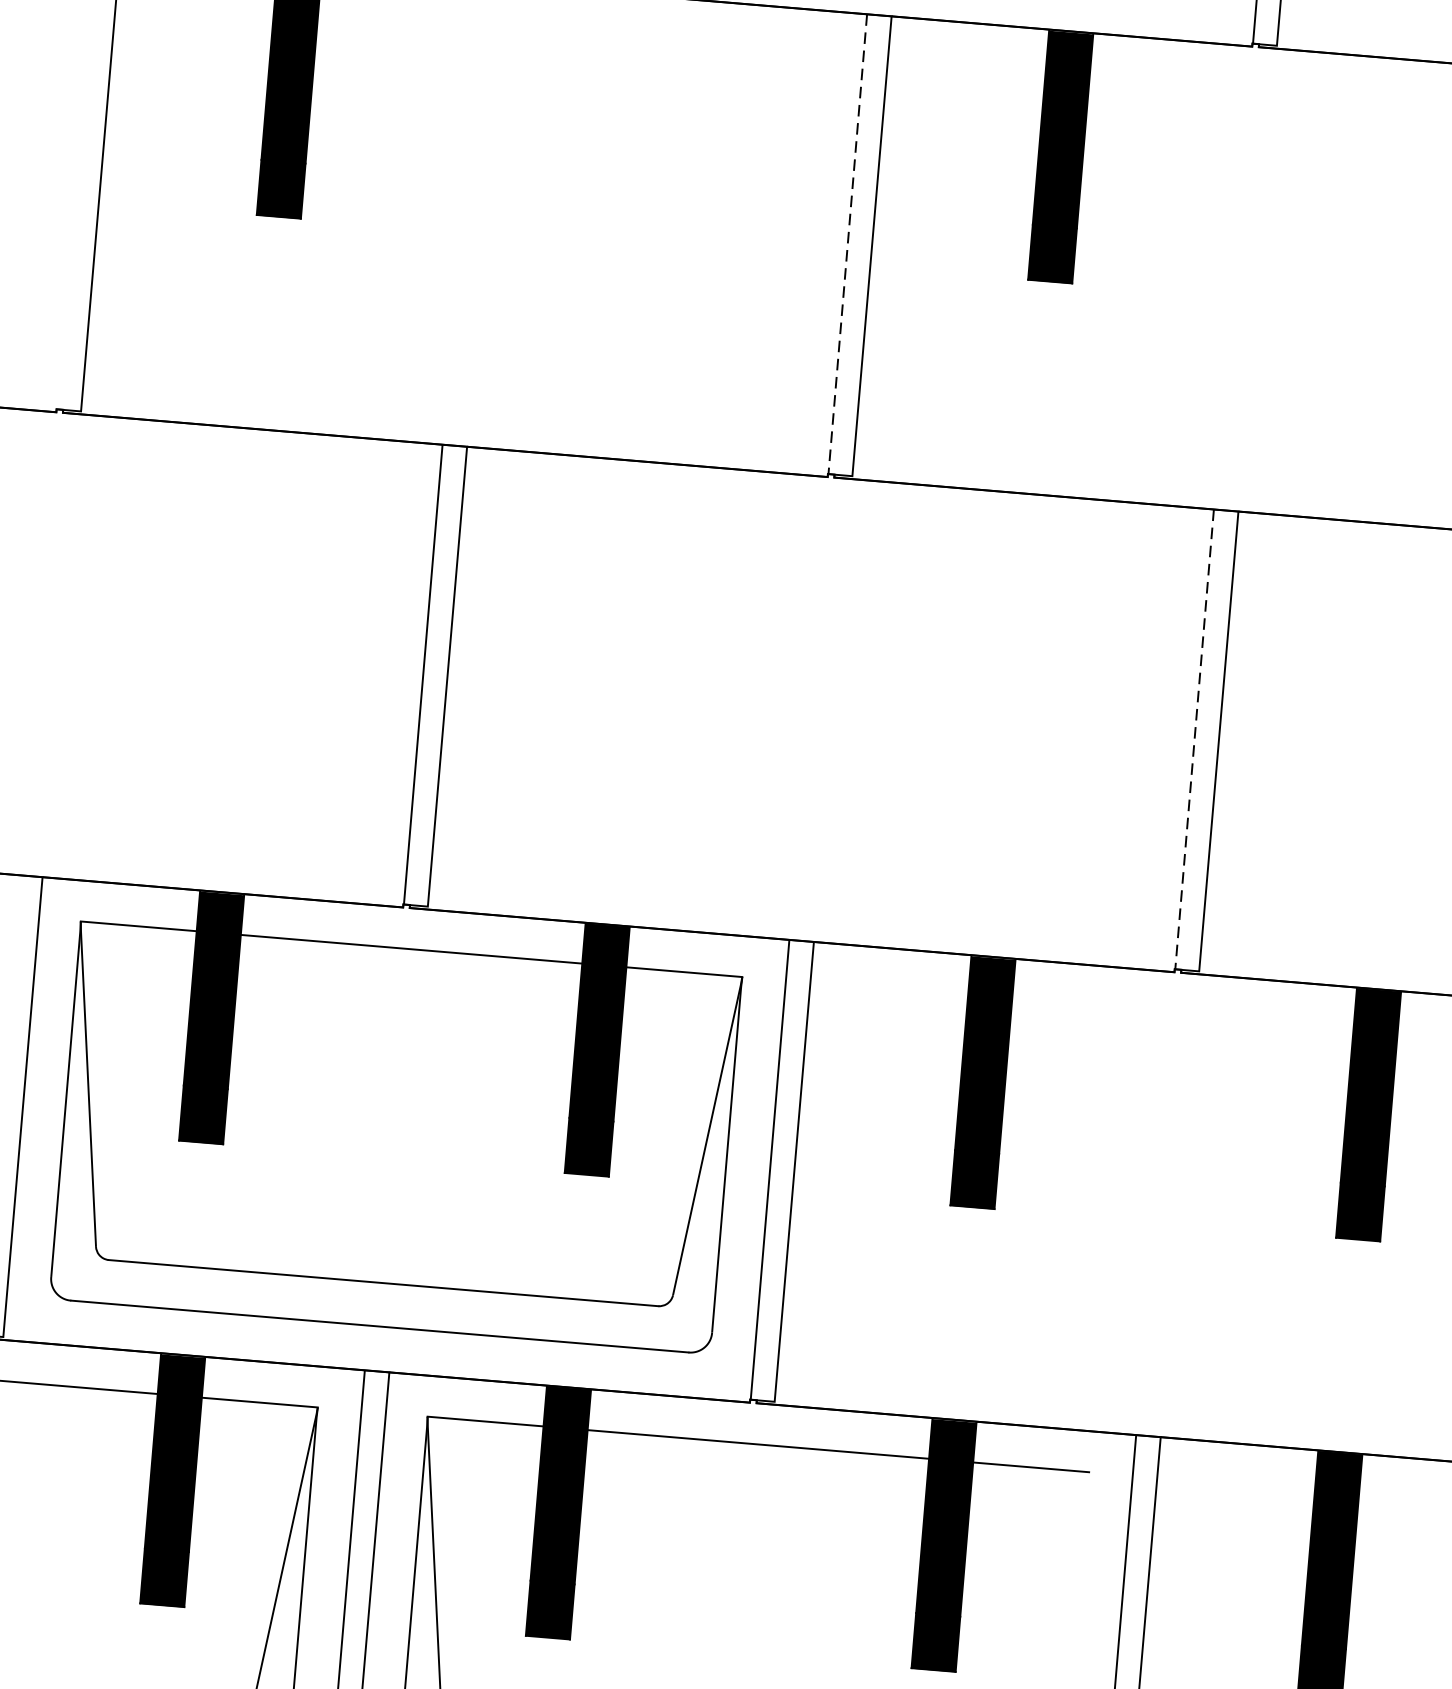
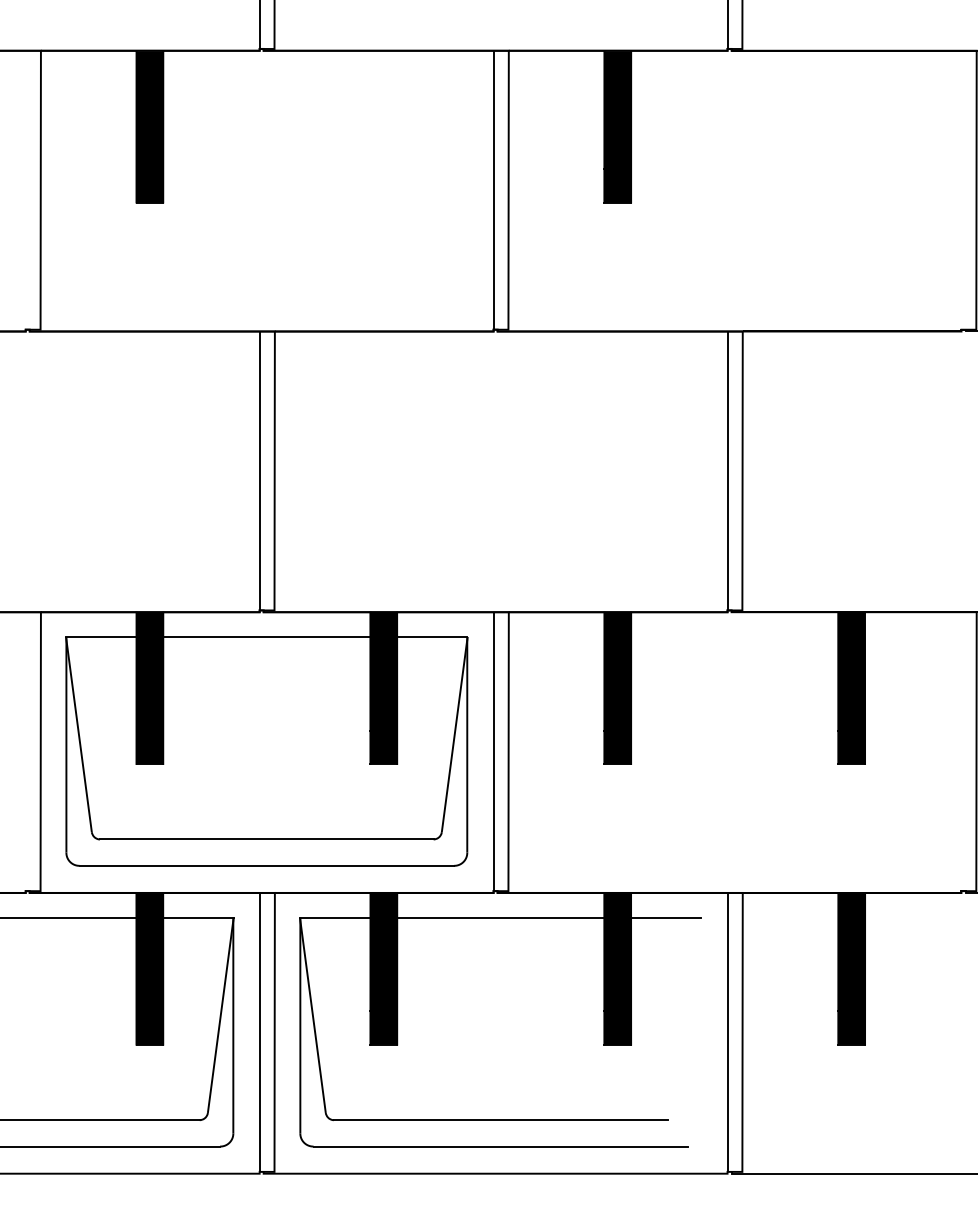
line: (847, 244) -> (493, 190), dashed -> solid
line: (1193, 740) -> (727, 471), dashed -> solid

